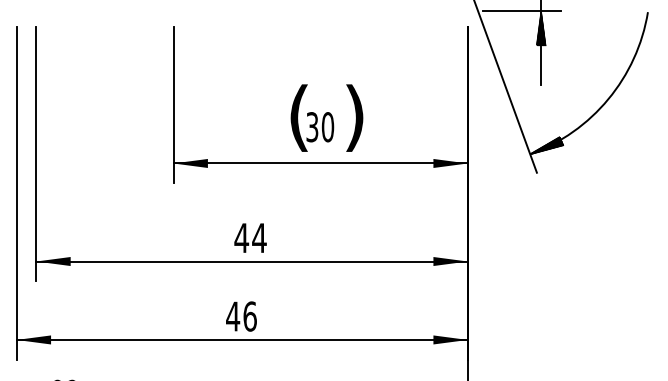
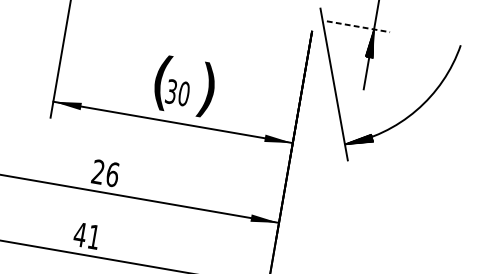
line: (522, 11) -> (358, 27), solid -> dashed
text: (250, 238) -> (105, 173), 44 -> 26
text: (249, 316) -> (93, 236), 46 -> 41

